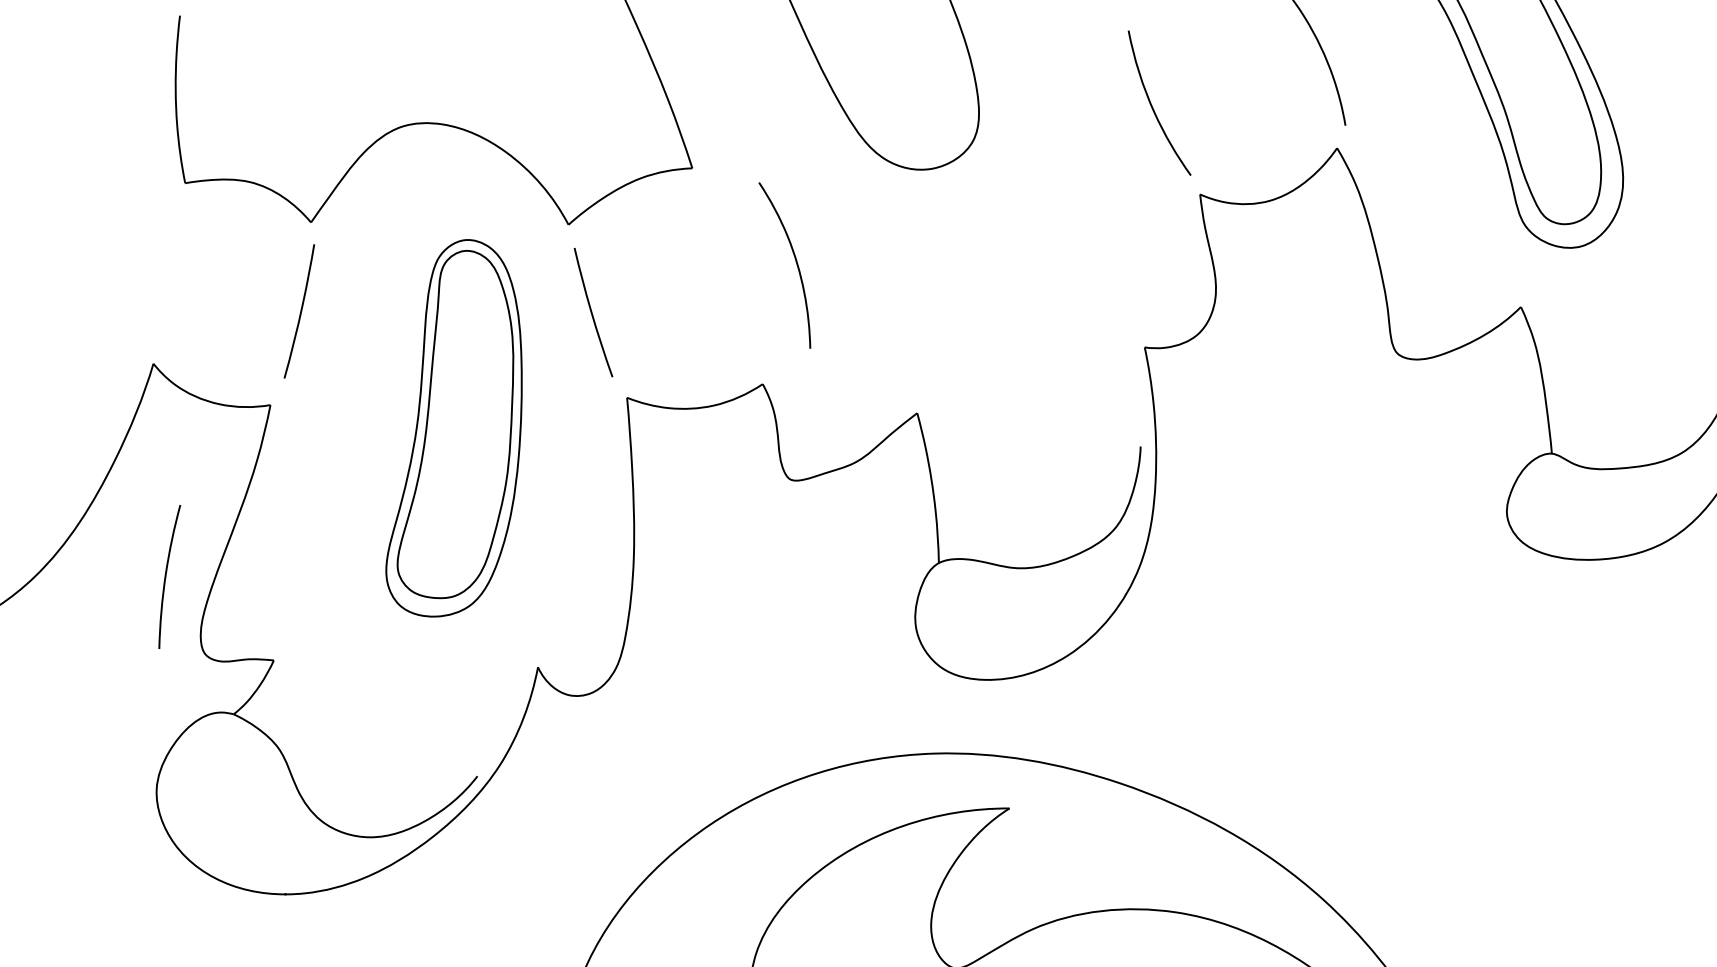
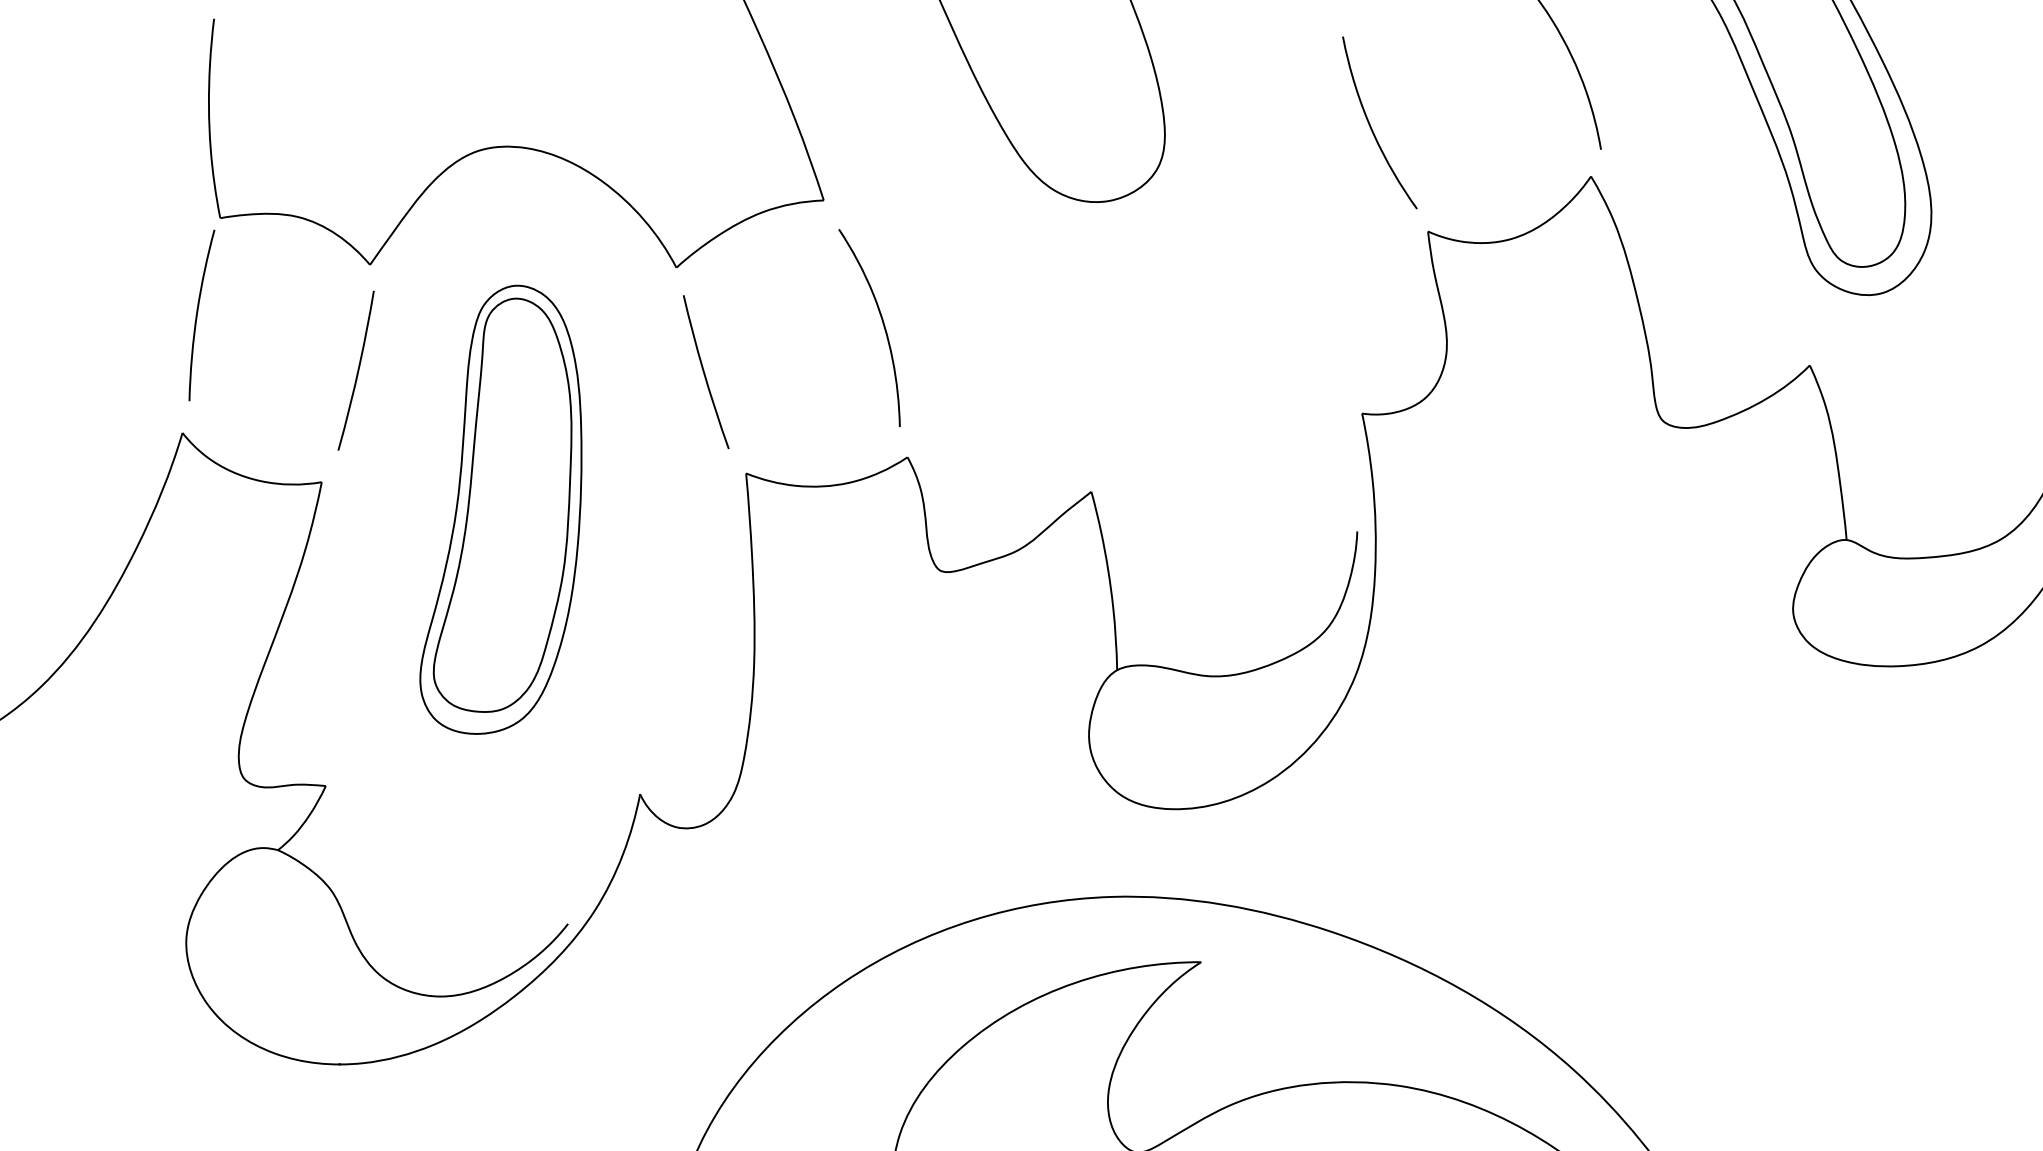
curve: (795, 262) -> (882, 324), moved
part: (453, 428) -> (500, 510), moved
curve: (166, 576) -> (198, 314), moved

